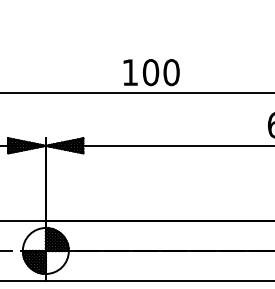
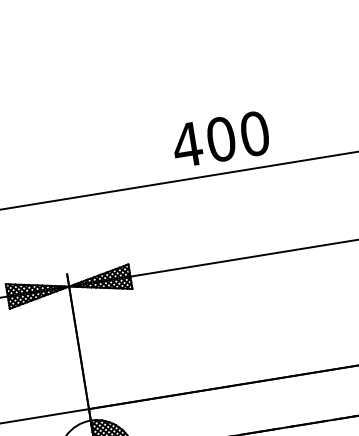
text: (129, 72) -> (186, 144), 100 -> 400

